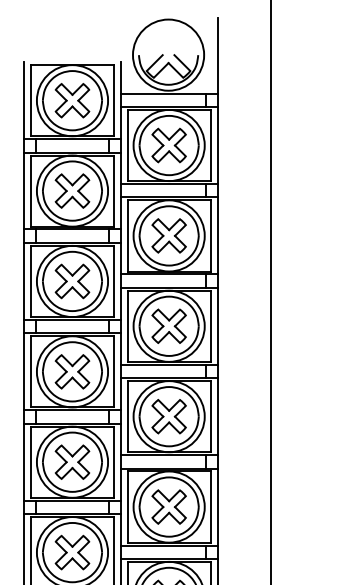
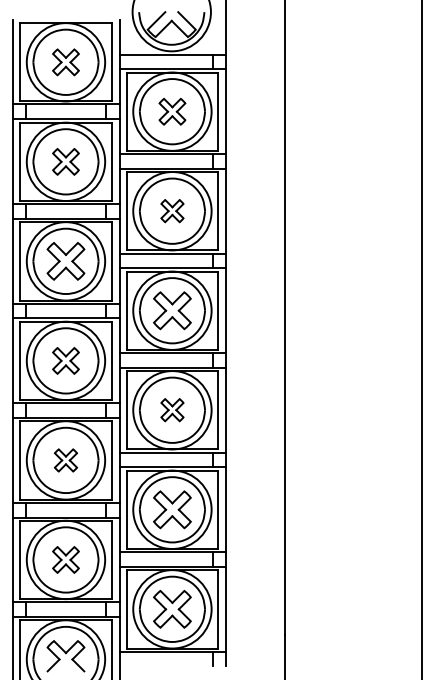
part: (72, 100) -> (65, 62), size x0.7
part: (169, 145) -> (172, 111), size x0.7
part: (72, 190) -> (65, 161), size x0.7
part: (169, 235) -> (172, 210), size x0.6
part: (72, 371) -> (65, 360), size x0.7
part: (169, 415) -> (172, 409), size x0.6
part: (72, 462) -> (65, 460), size x0.6
part: (72, 552) -> (65, 559), size x0.7

